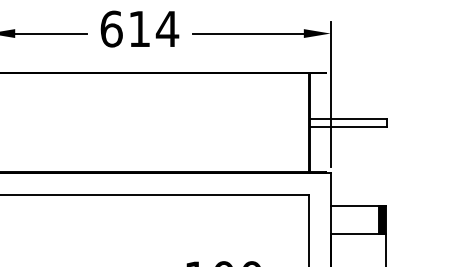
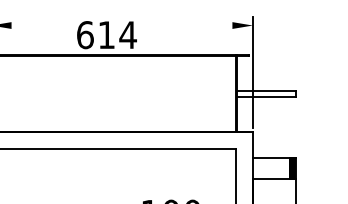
text: (139, 28) -> (106, 34), moved
line: (50, 33) -> (38, 25), removed
line: (247, 33) -> (189, 25), removed

